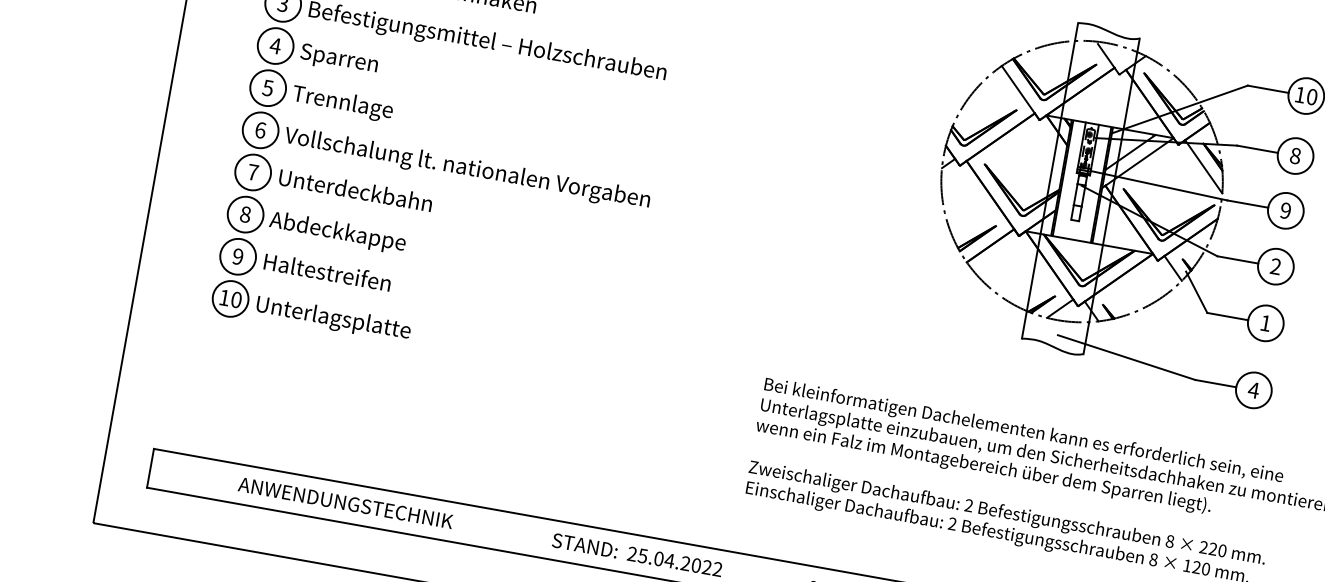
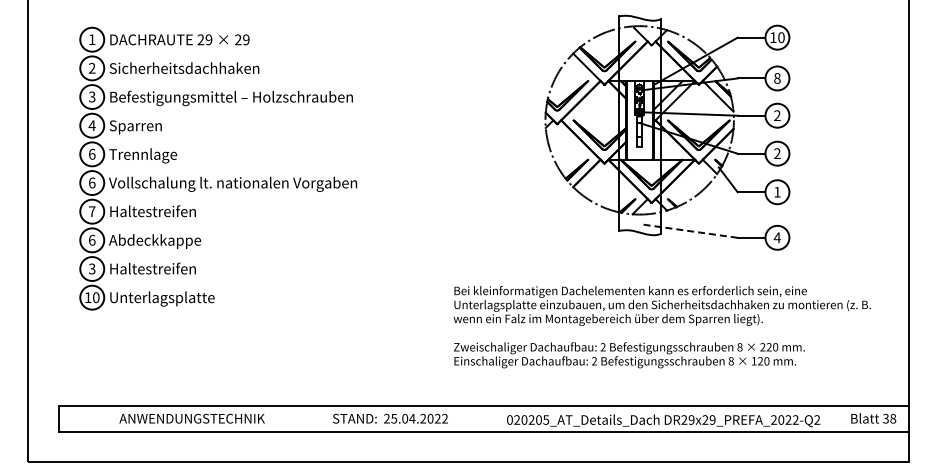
text: (267, 86) -> (91, 153), 5 -> 6
text: (355, 190) -> (161, 211), Unterdeckbahn -> Haltestreifen
text: (1285, 210) -> (777, 115), 9 -> 2
text: (246, 213) -> (92, 239), 8 -> 6
text: (237, 255) -> (91, 268), 9 -> 3
line: (1126, 358) -> (689, 231), solid -> dashed

